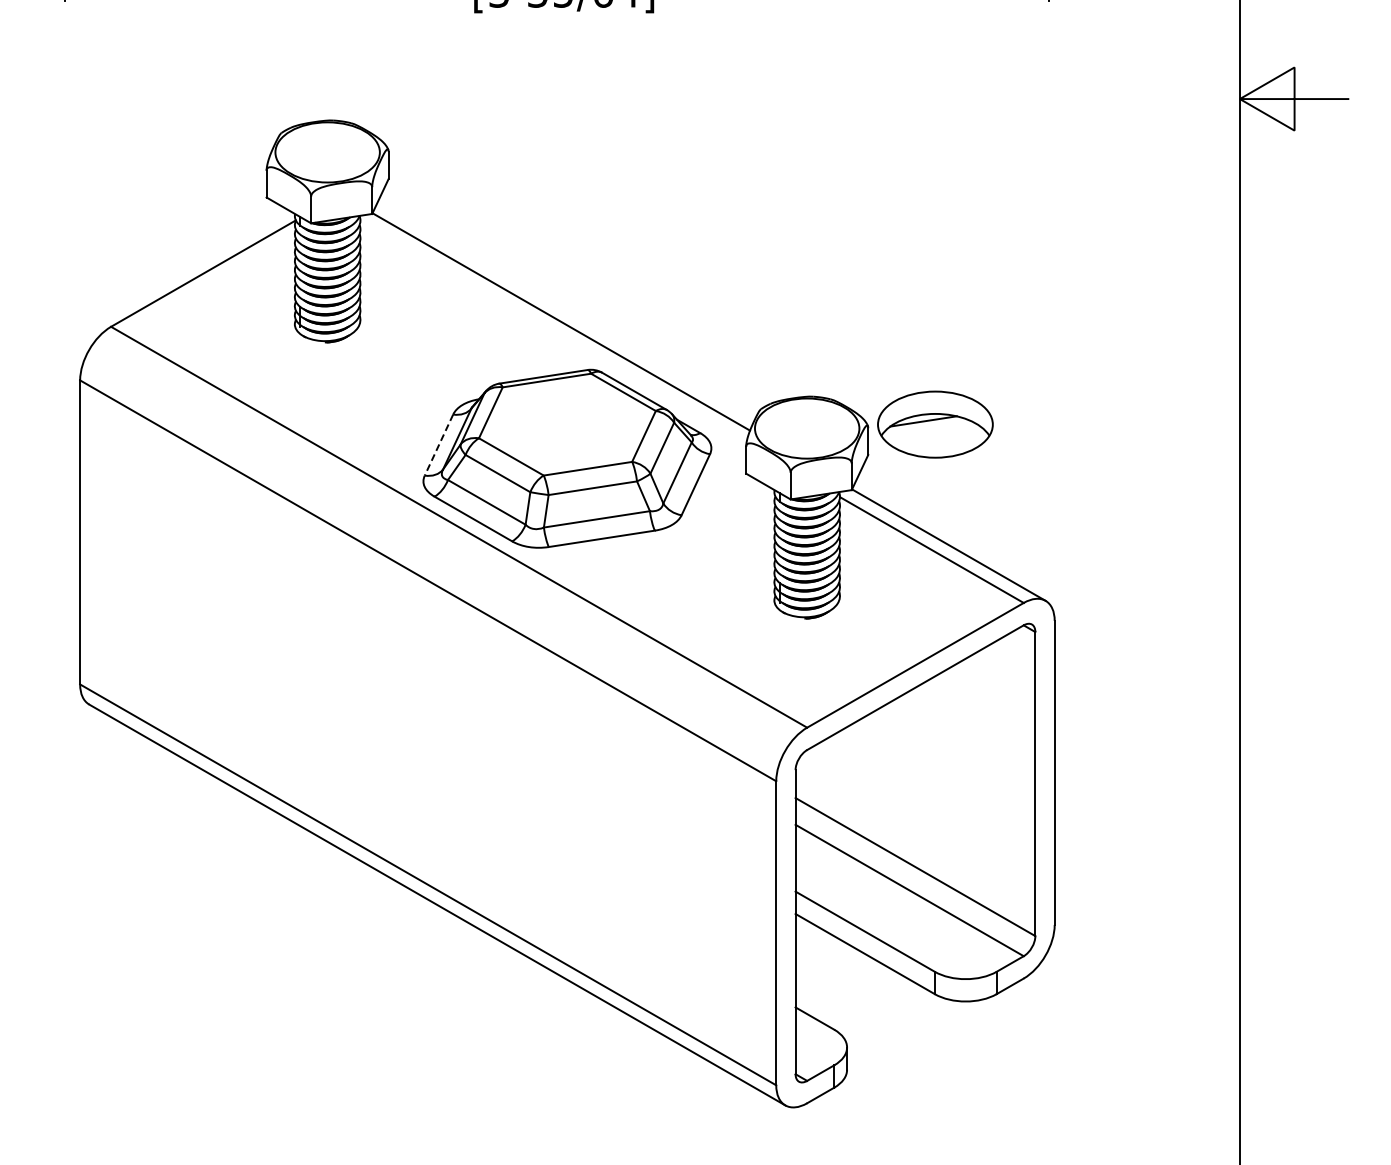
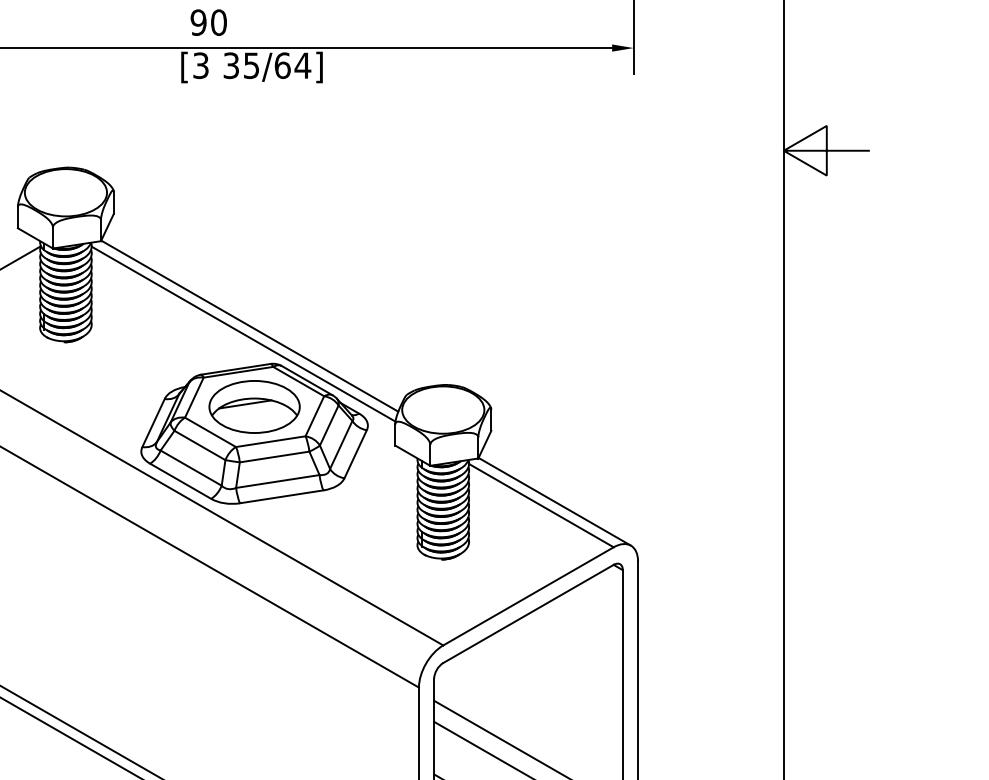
line: (553, 332) -> (243, 334), added
part: (935, 424) -> (254, 406), moved
line: (439, 445) -> (153, 423), dashed -> solid

